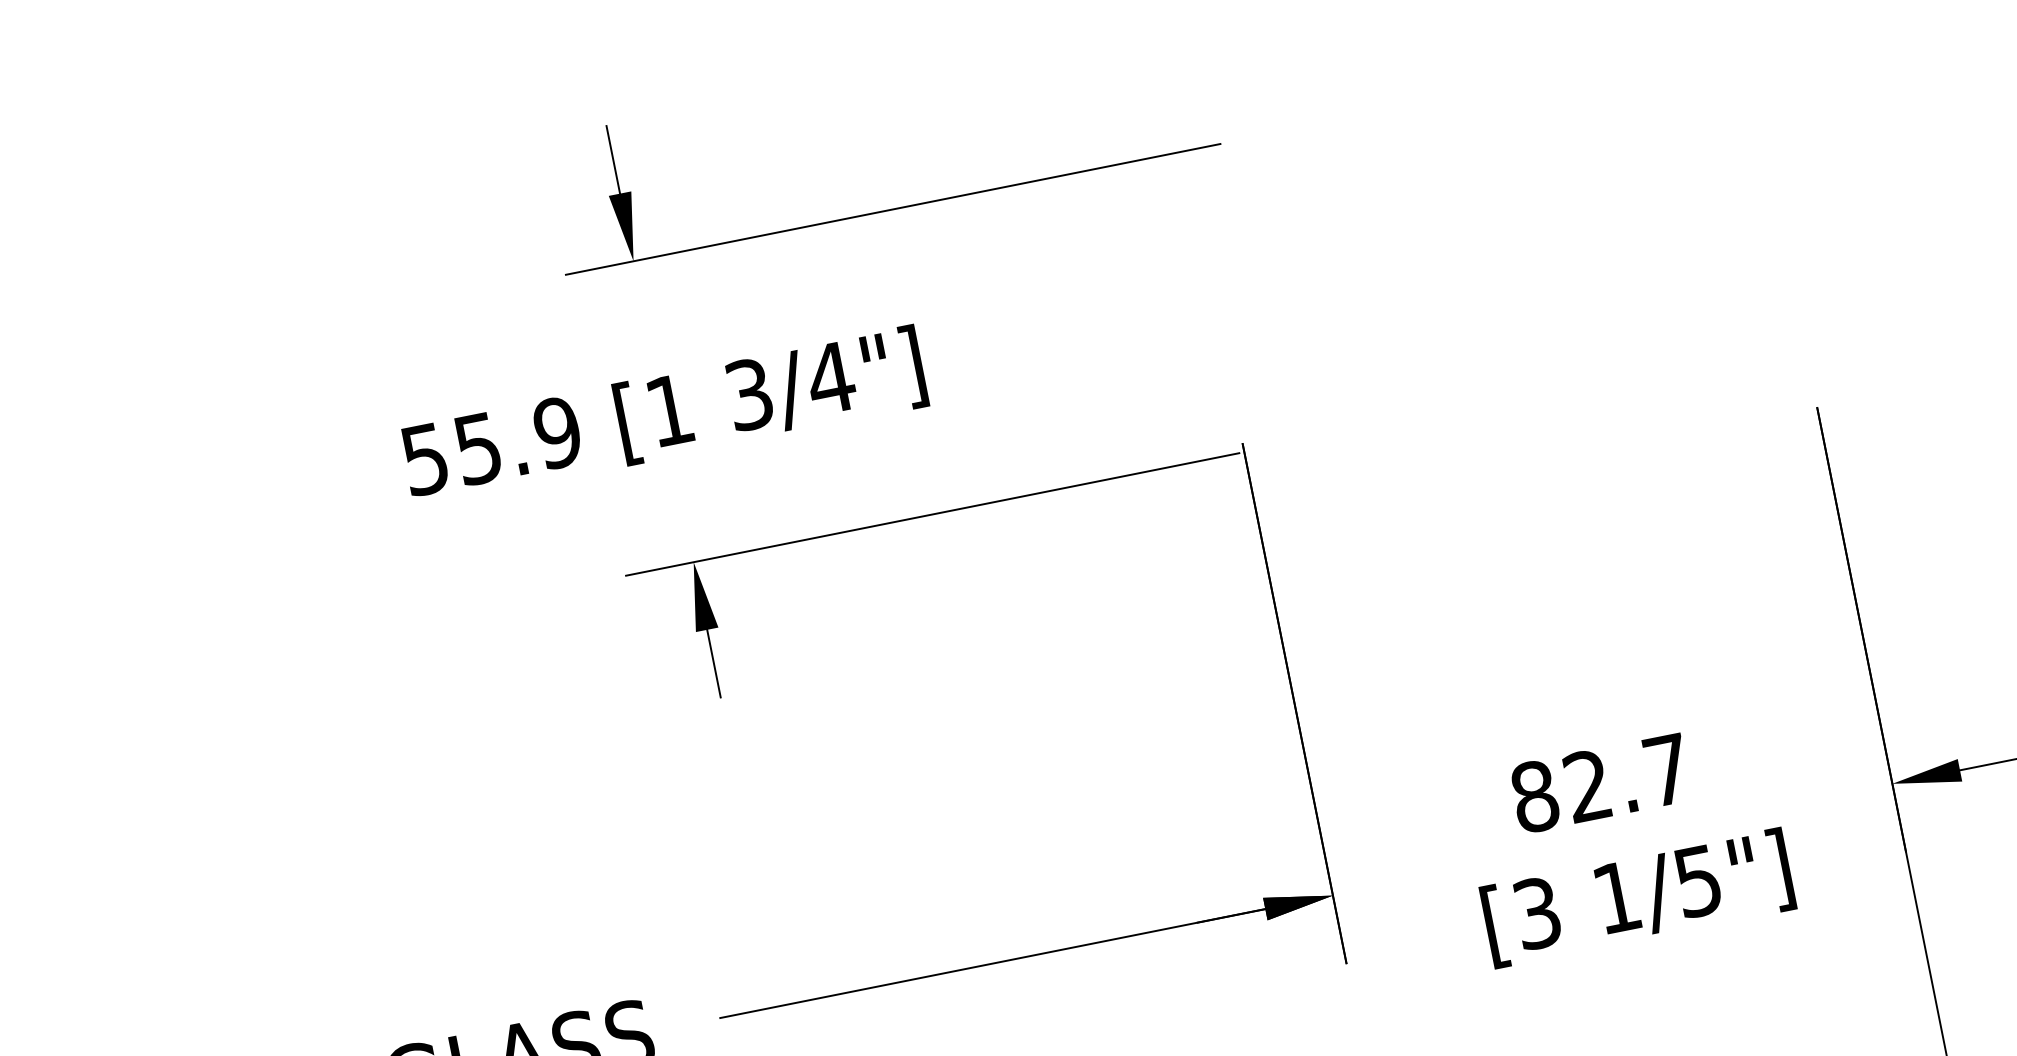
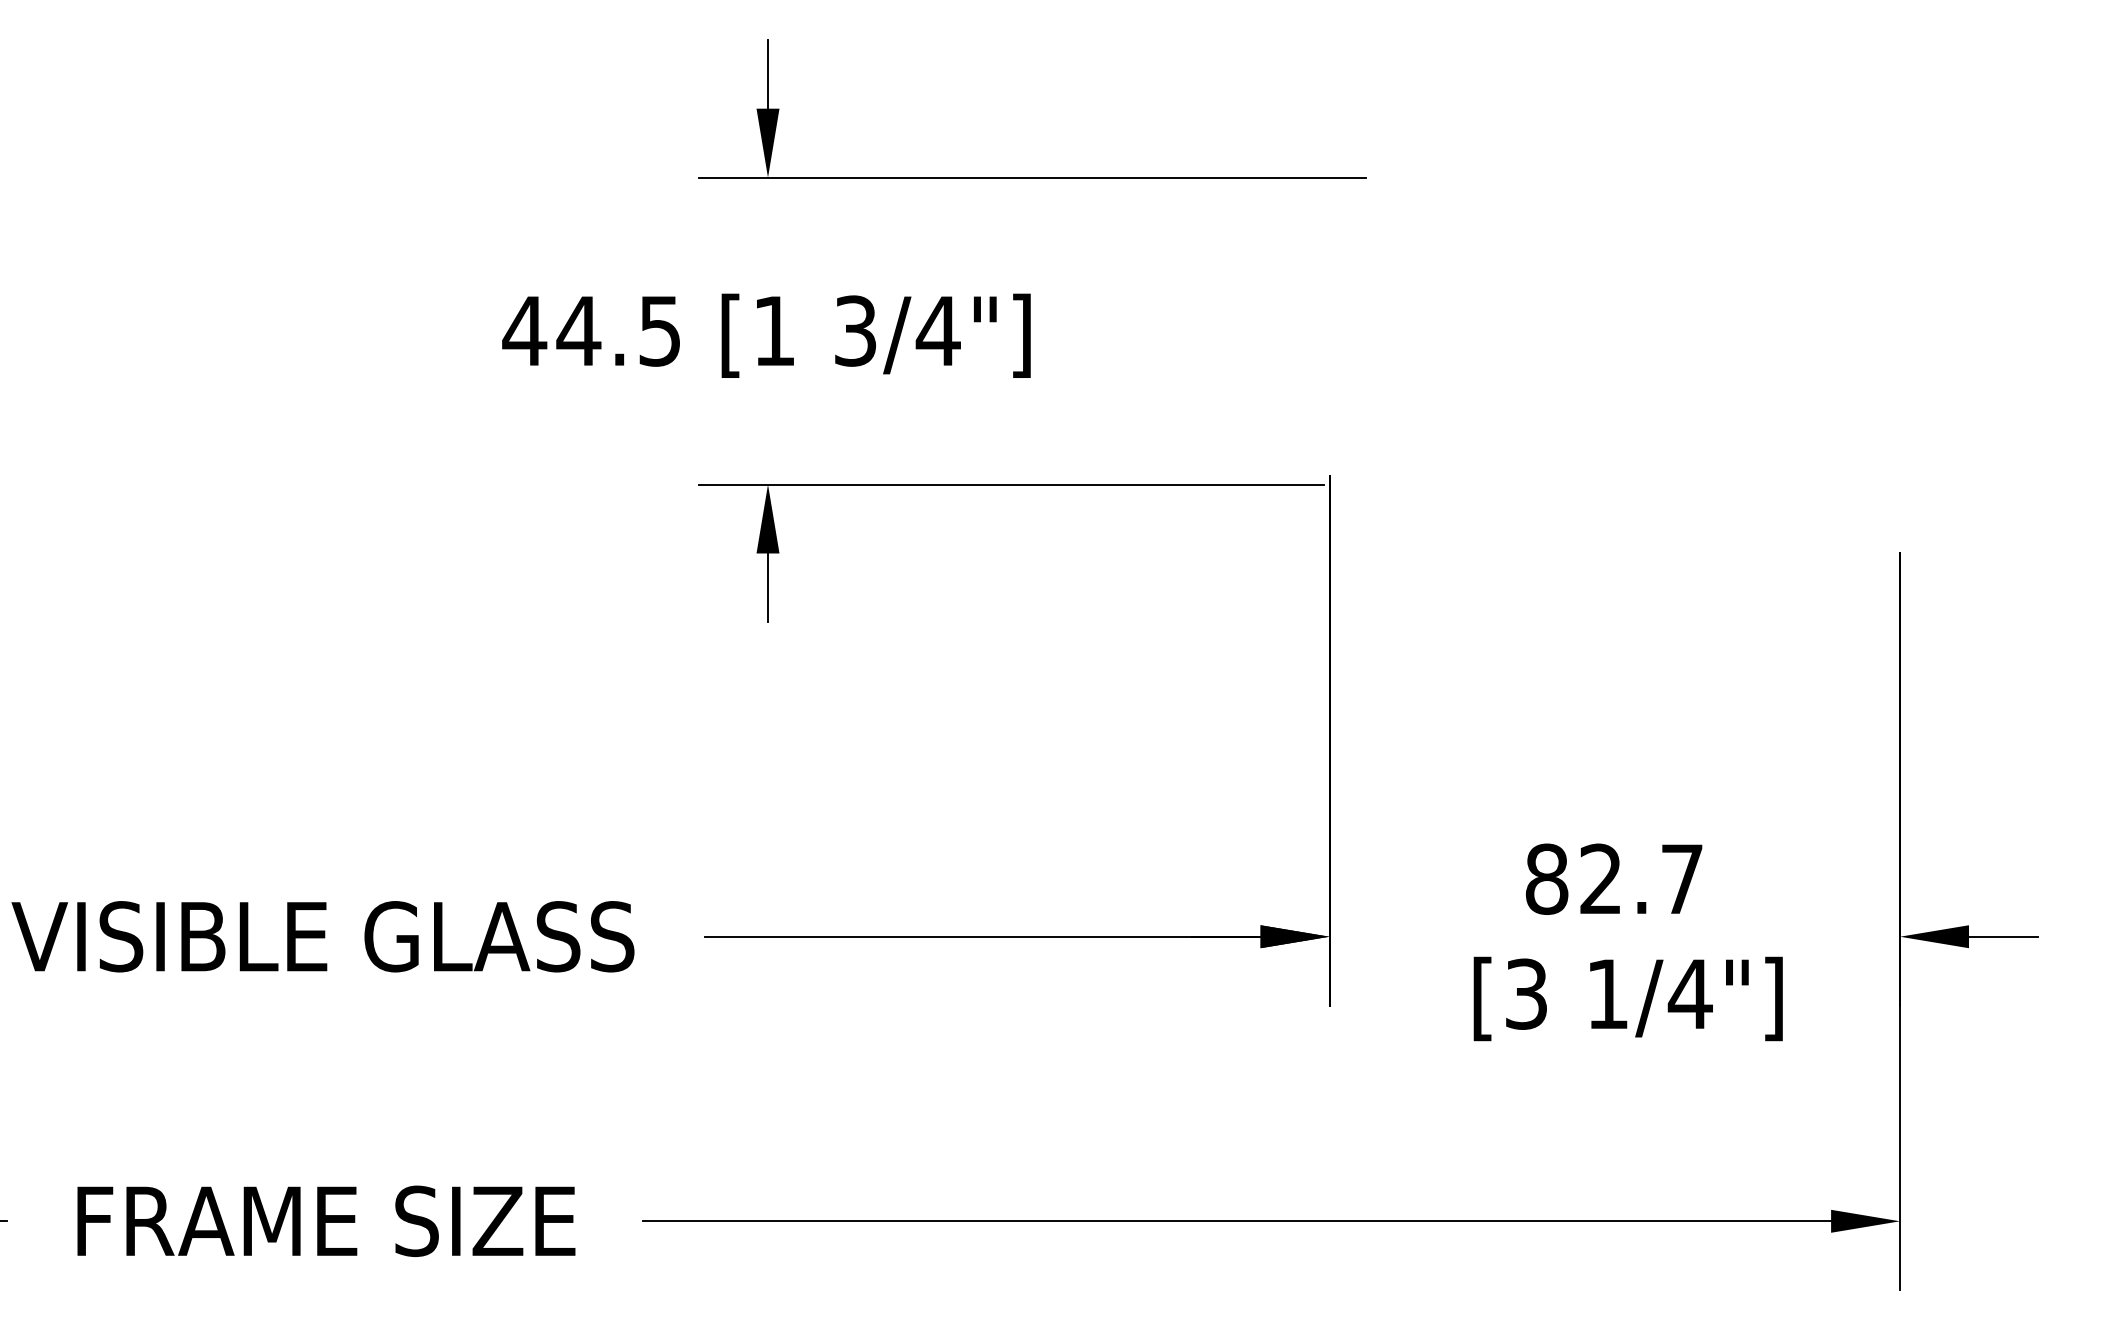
text: (490, 445) -> (591, 330), 55.9 -> 44.5
text: (1697, 881) -> (1689, 994), 1/5"] -> 1/4"]

